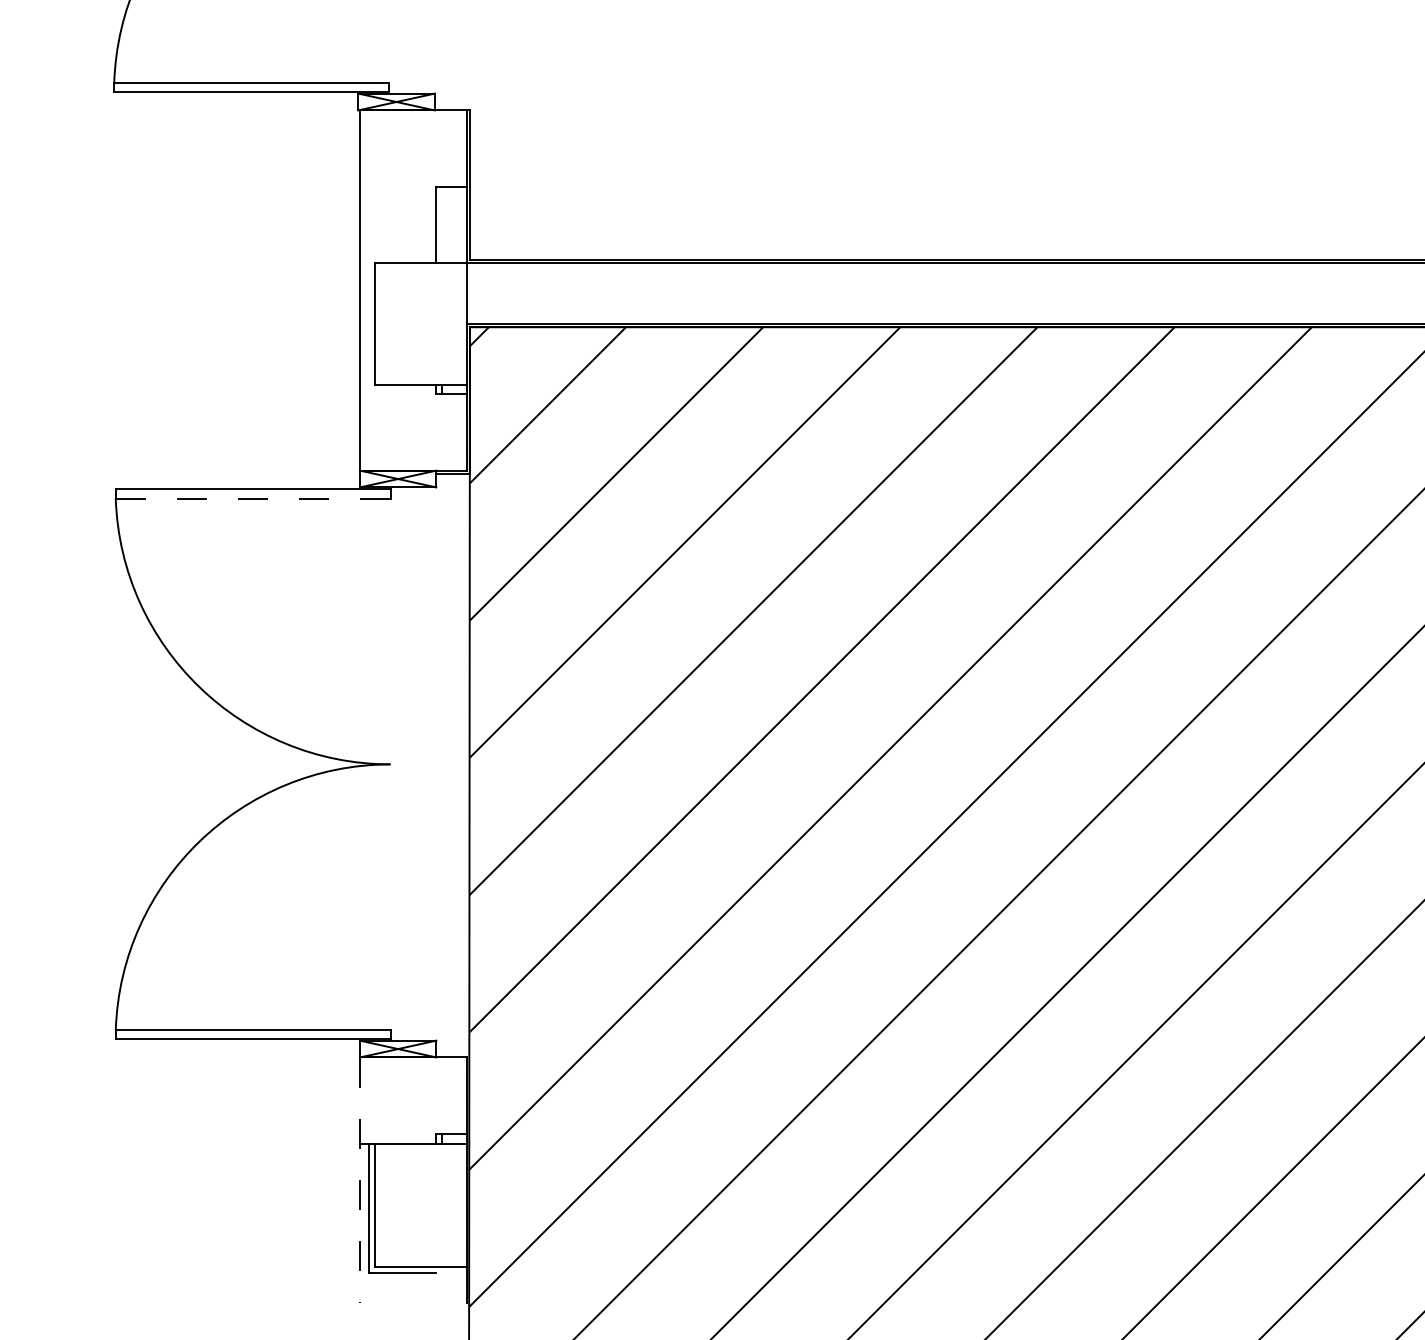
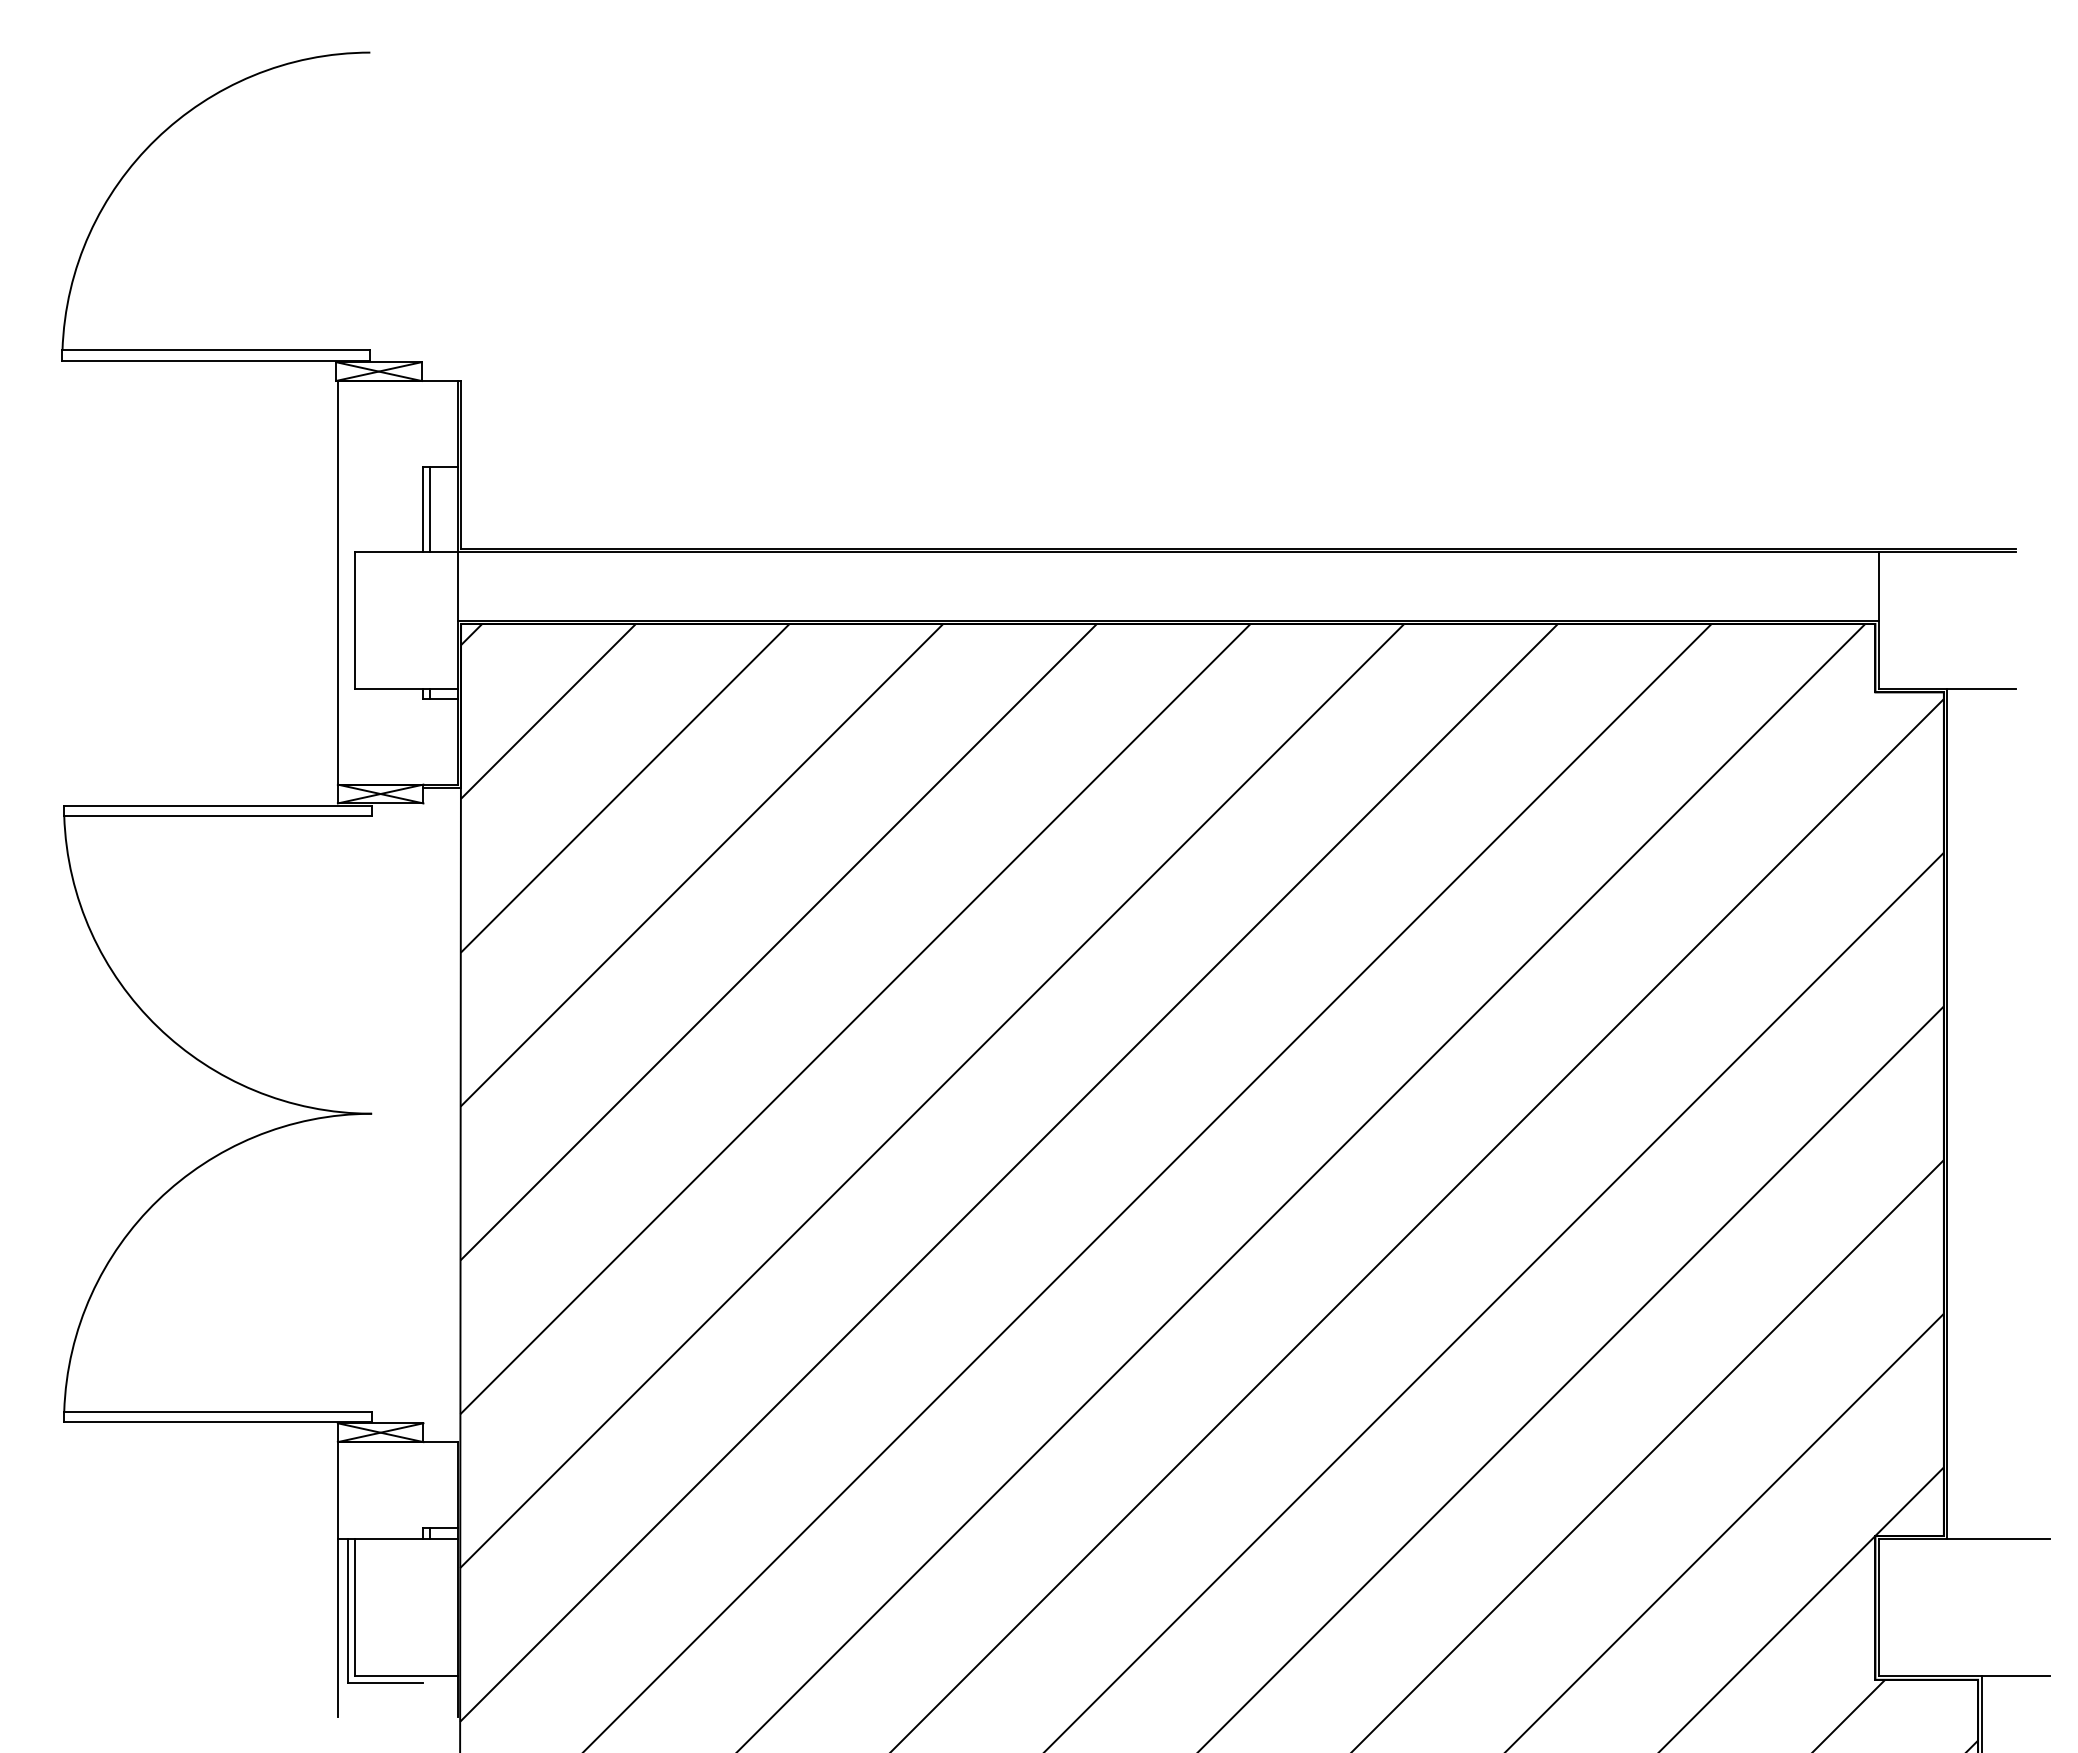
line: (442, 225) -> (430, 509), added
line: (253, 499) -> (218, 816), dashed -> solid
line: (359, 1180) -> (337, 1579), dashed -> solid

